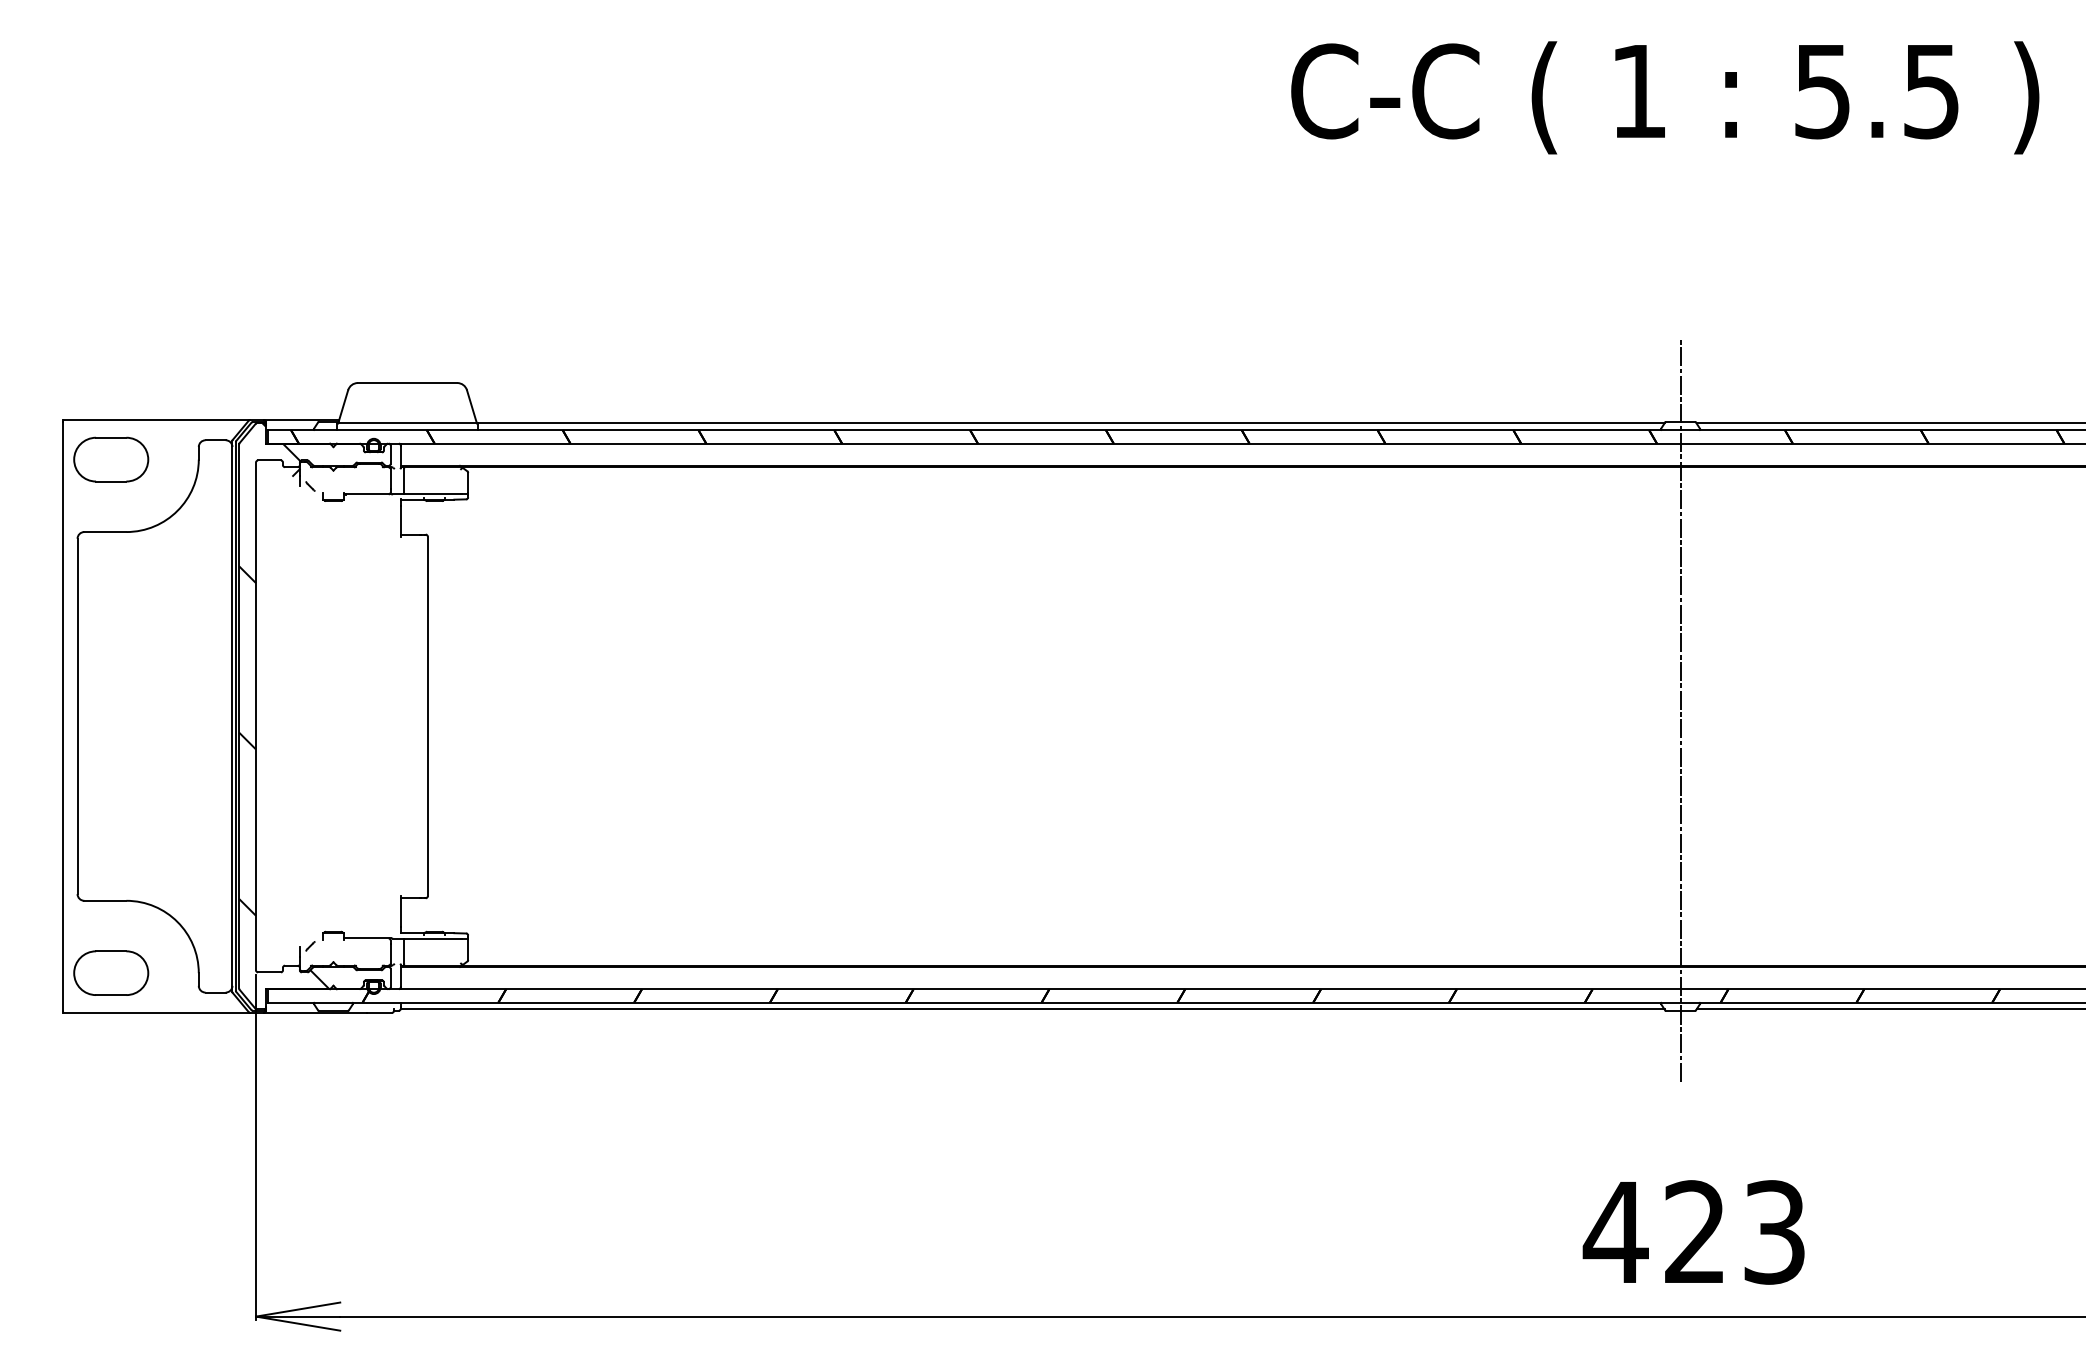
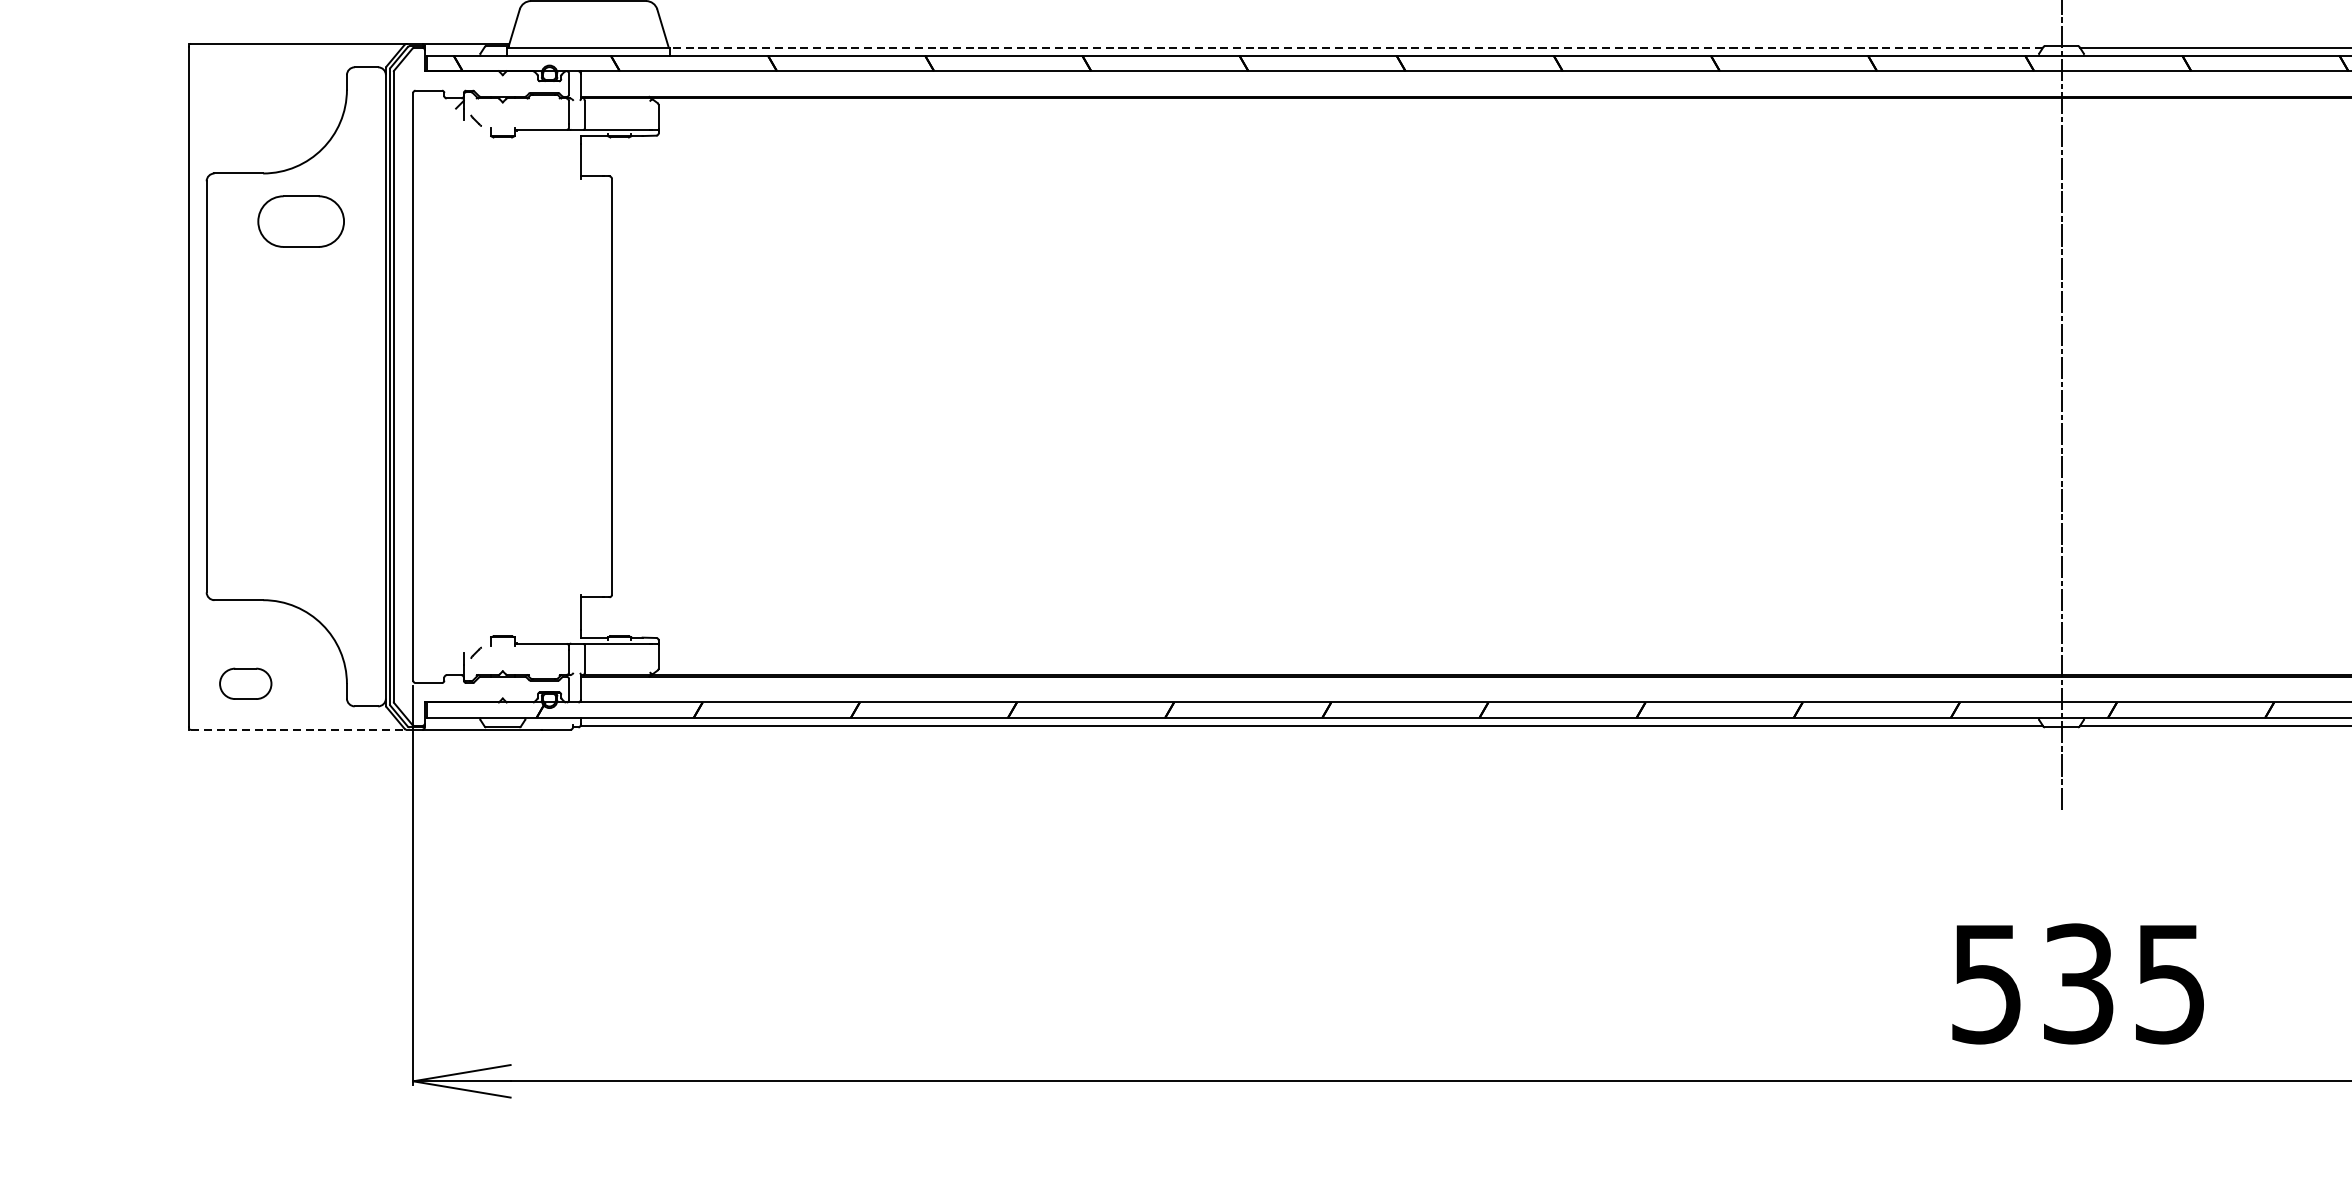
line: (1070, 423) -> (1355, 47), solid -> dashed
part: (111, 459) -> (301, 221), moved
hatch: (284, 706) -> (446, 375), removed
part: (111, 972) -> (245, 683), size x0.6
line: (157, 1012) -> (299, 729), solid -> dashed
text: (1693, 1232) -> (2076, 983), 423 -> 535

